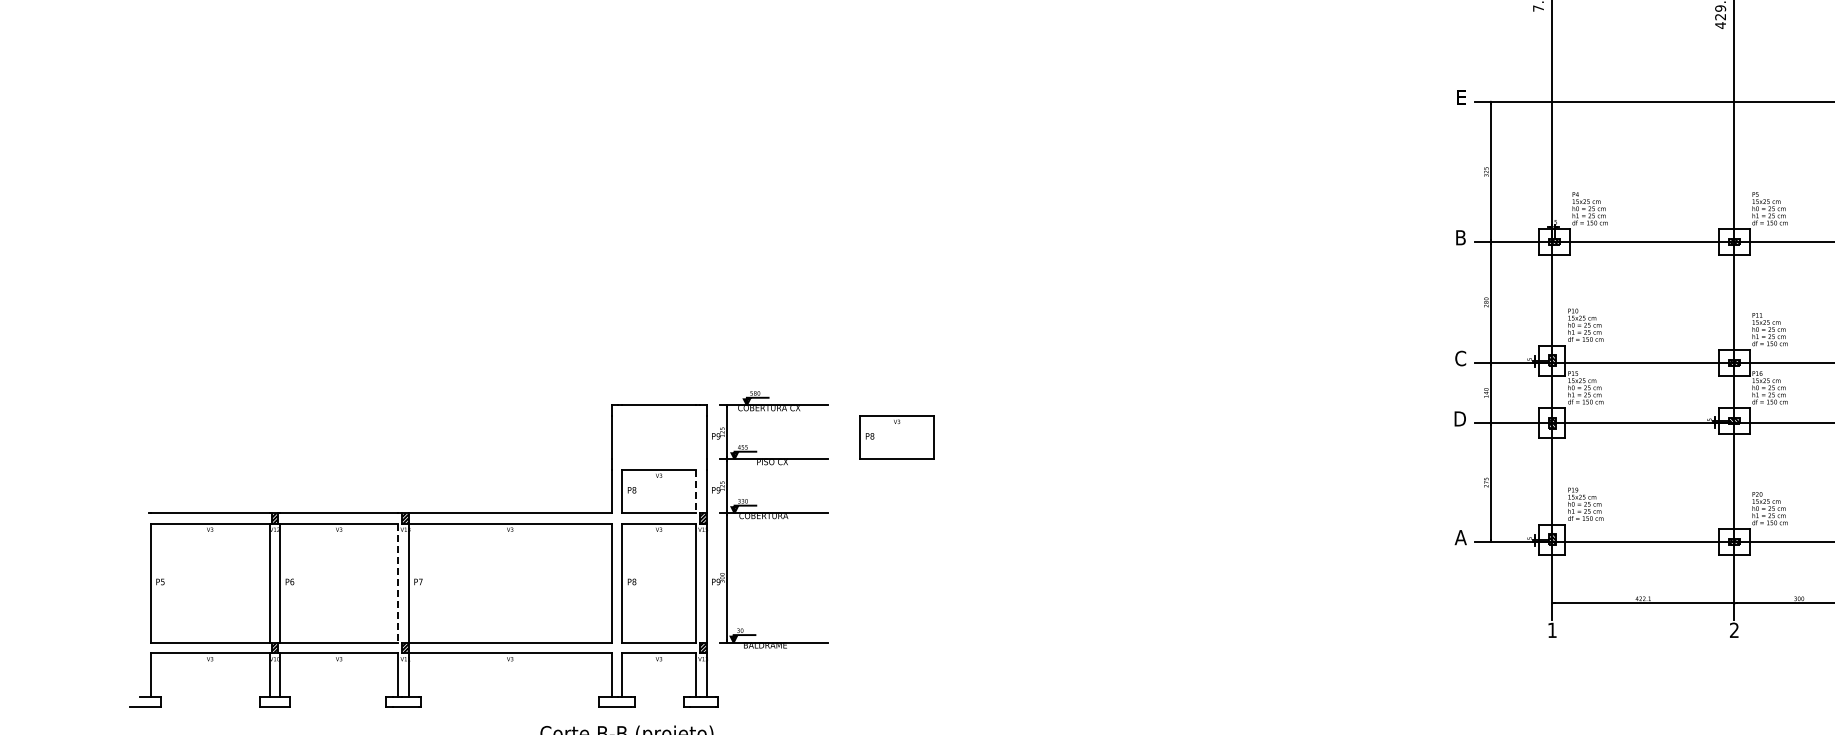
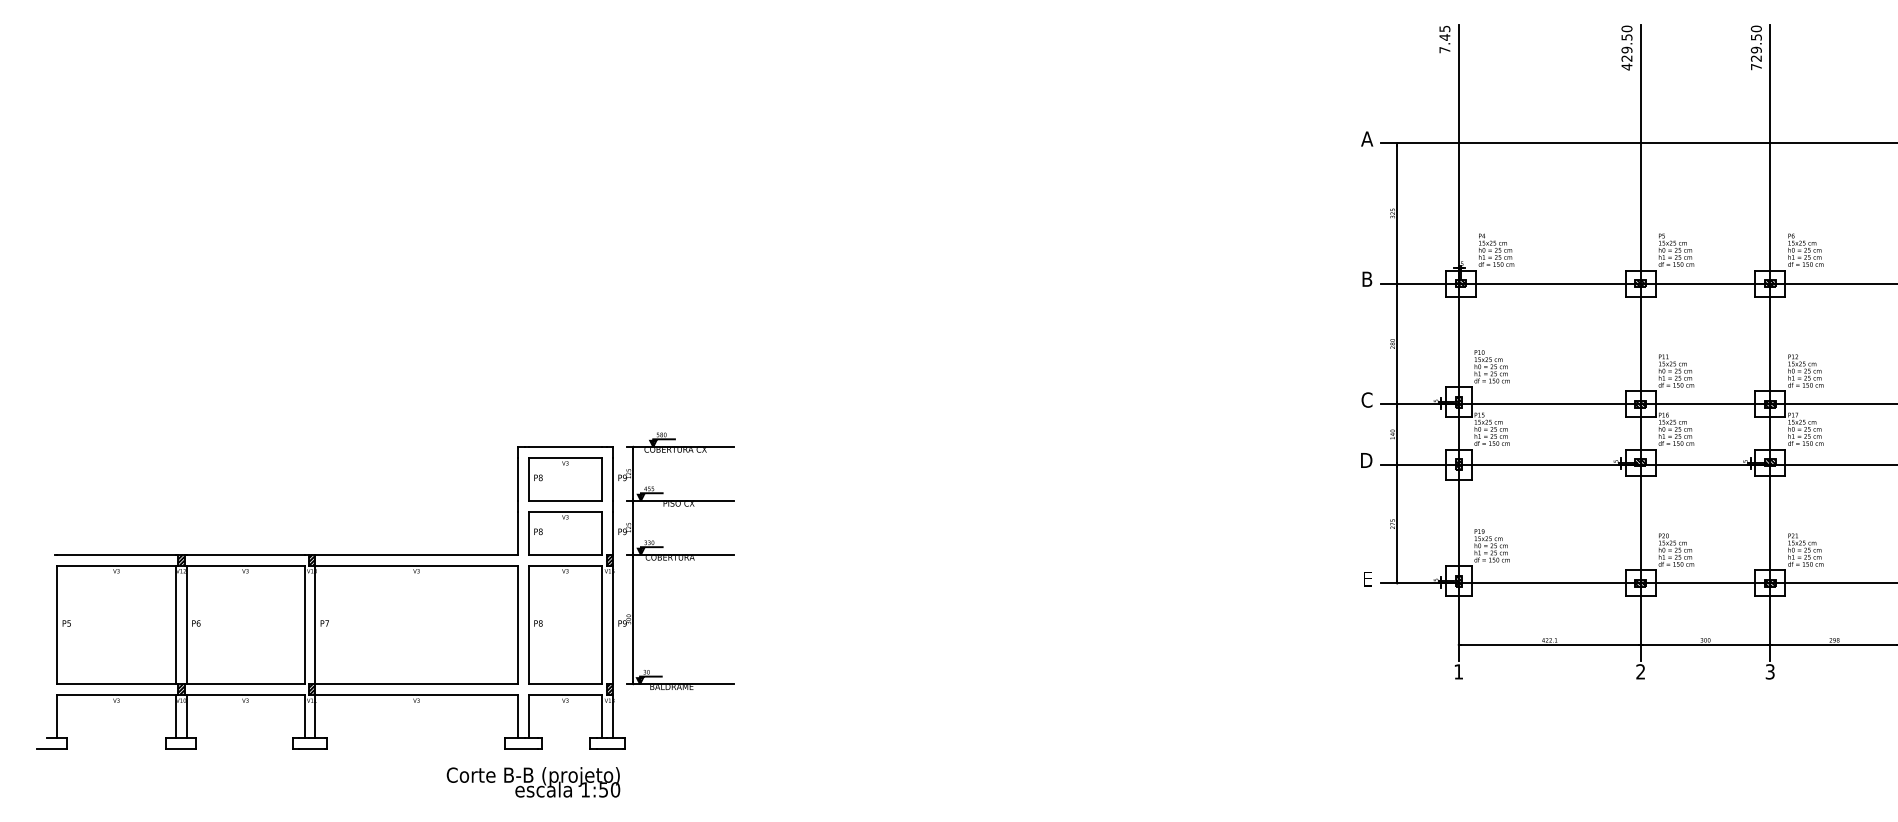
text: (1461, 96) -> (1367, 138), E -> A
part: (897, 437) -> (565, 479), moved
line: (696, 491) -> (602, 533), dashed -> solid
text: (1461, 536) -> (1367, 578), A -> E
line: (398, 583) -> (304, 625), dashed -> solid

